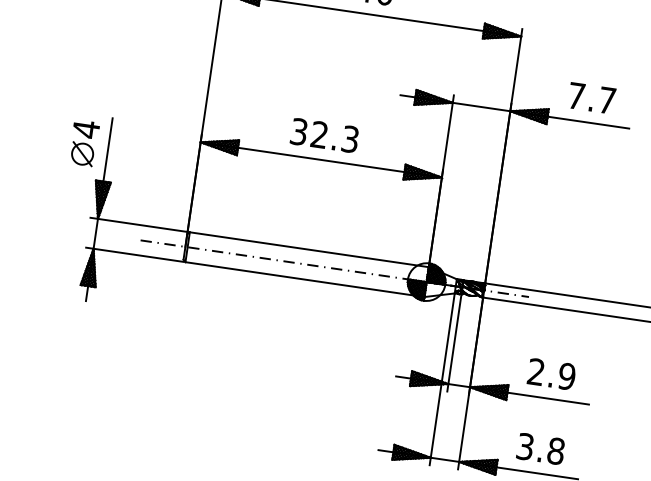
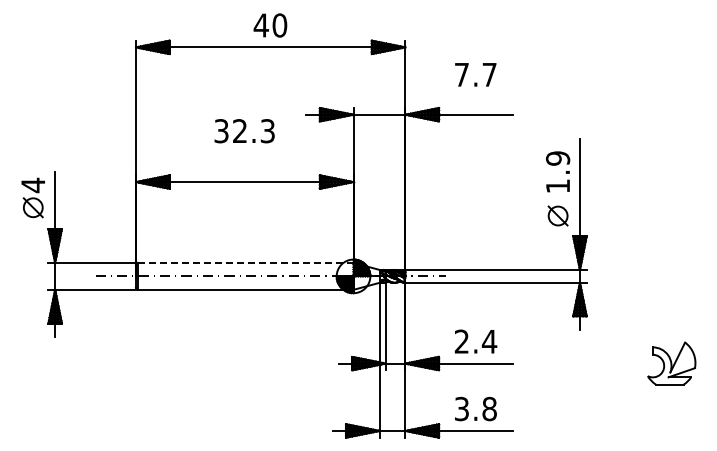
text: (591, 97) -> (475, 74), moved
text: (324, 135) -> (244, 131), moved
line: (309, 249) -> (245, 262), solid -> dashed
text: (566, 376) -> (489, 341), 2.9 -> 2.4

